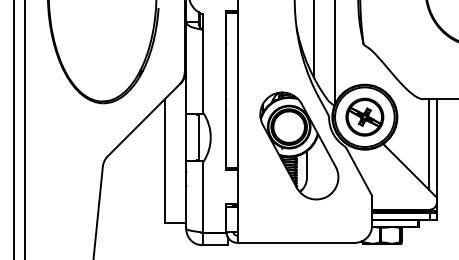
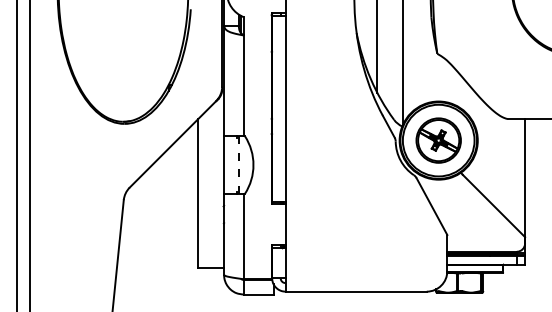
line: (198, 137) -> (238, 165), solid -> dashed
line: (429, 144) -> (516, 173), removed
part: (298, 146) -> (359, 175), removed

